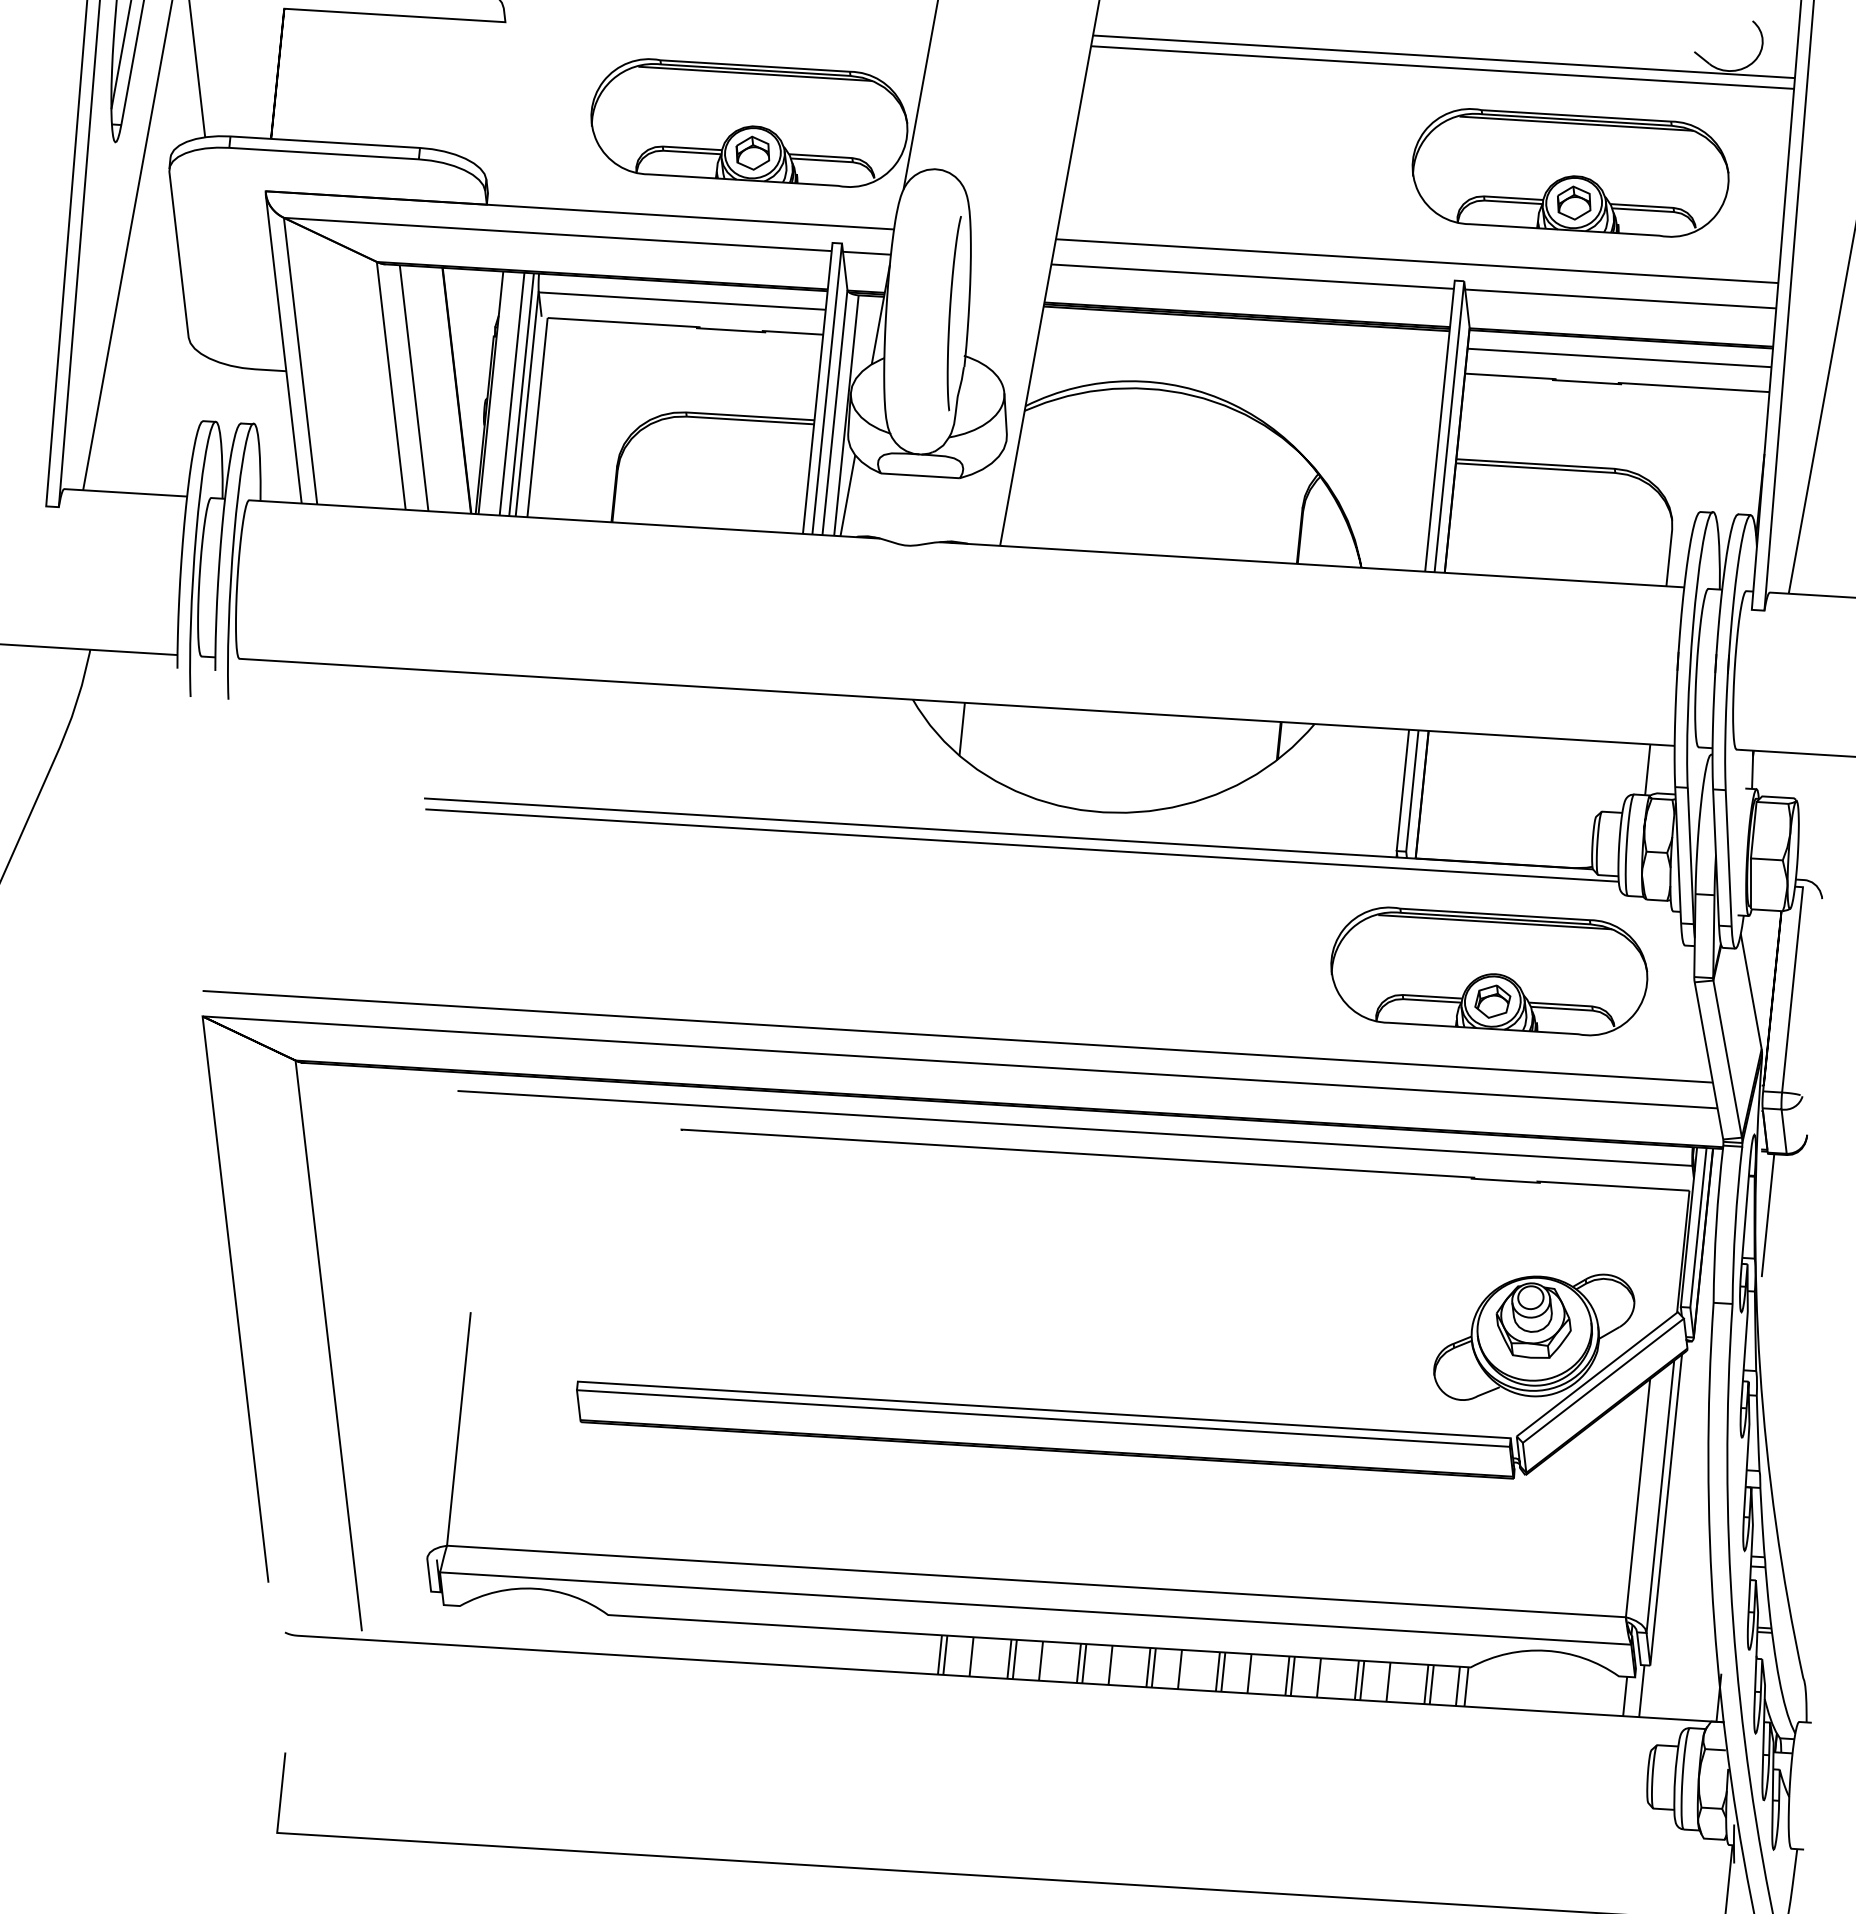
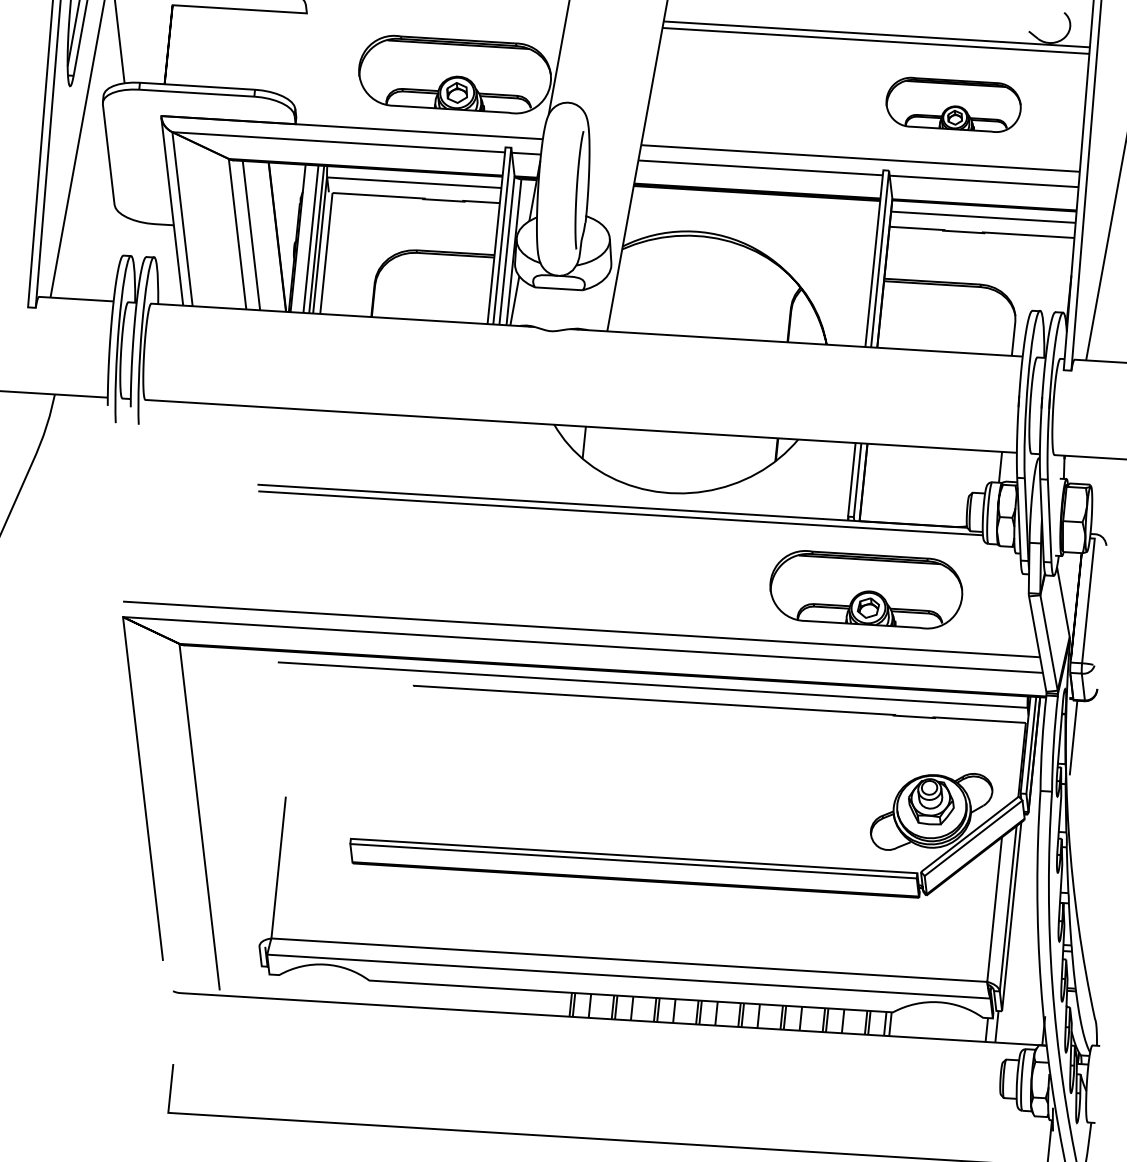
part: (1570, 172) -> (953, 104), size x0.7
part: (1489, 970) -> (866, 589), moved

